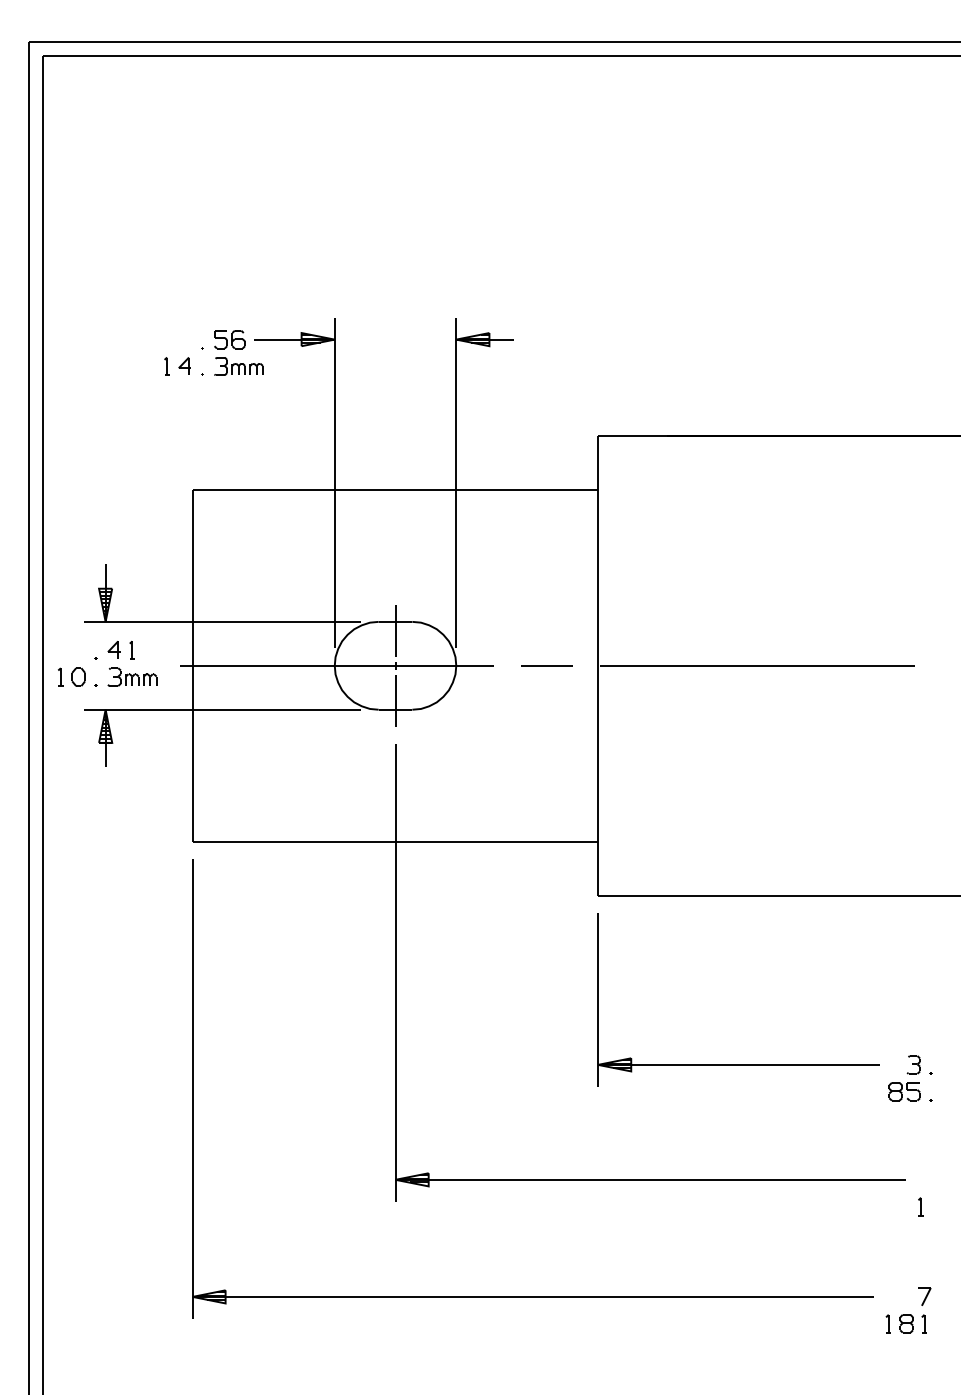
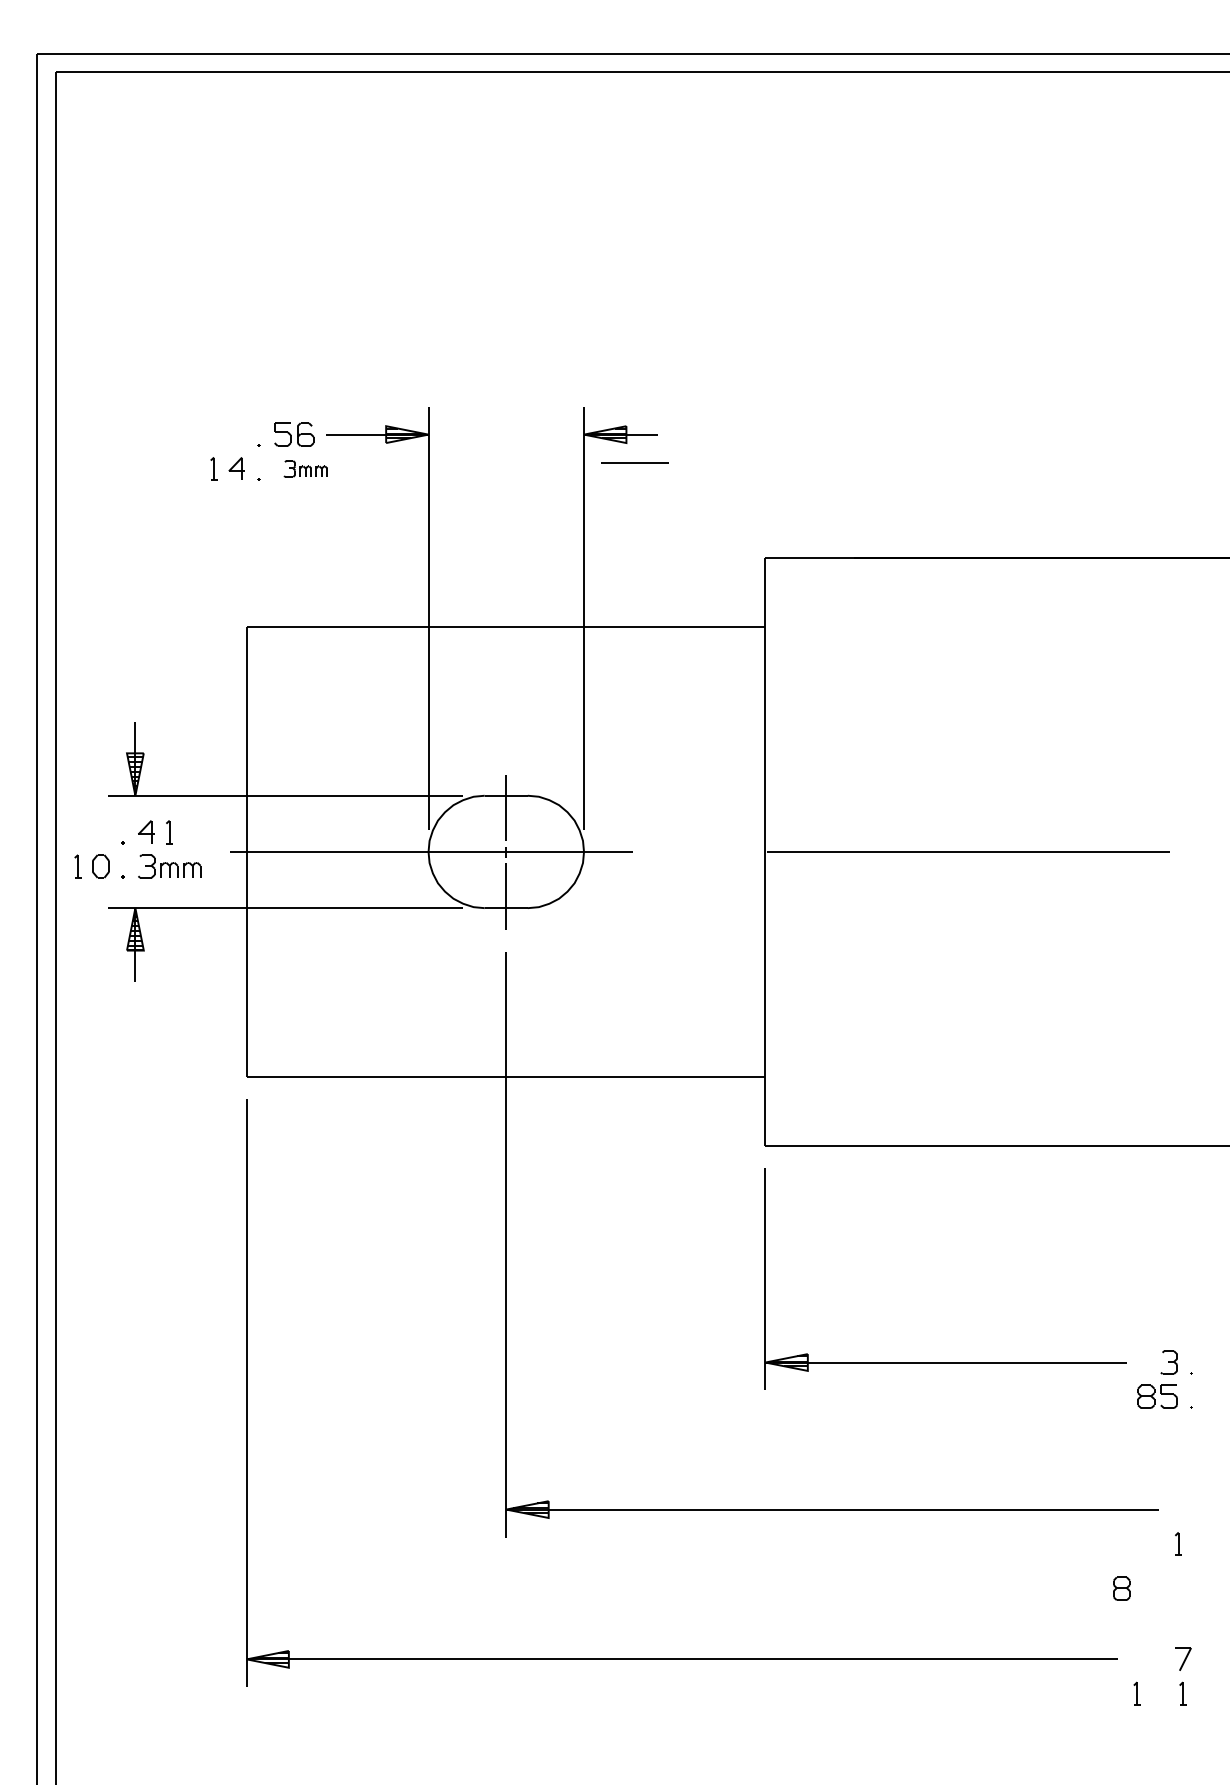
part: (238, 366) -> (305, 469), size x0.7
line: (546, 665) -> (634, 462), moved
part: (906, 1323) -> (1121, 1588), moved

